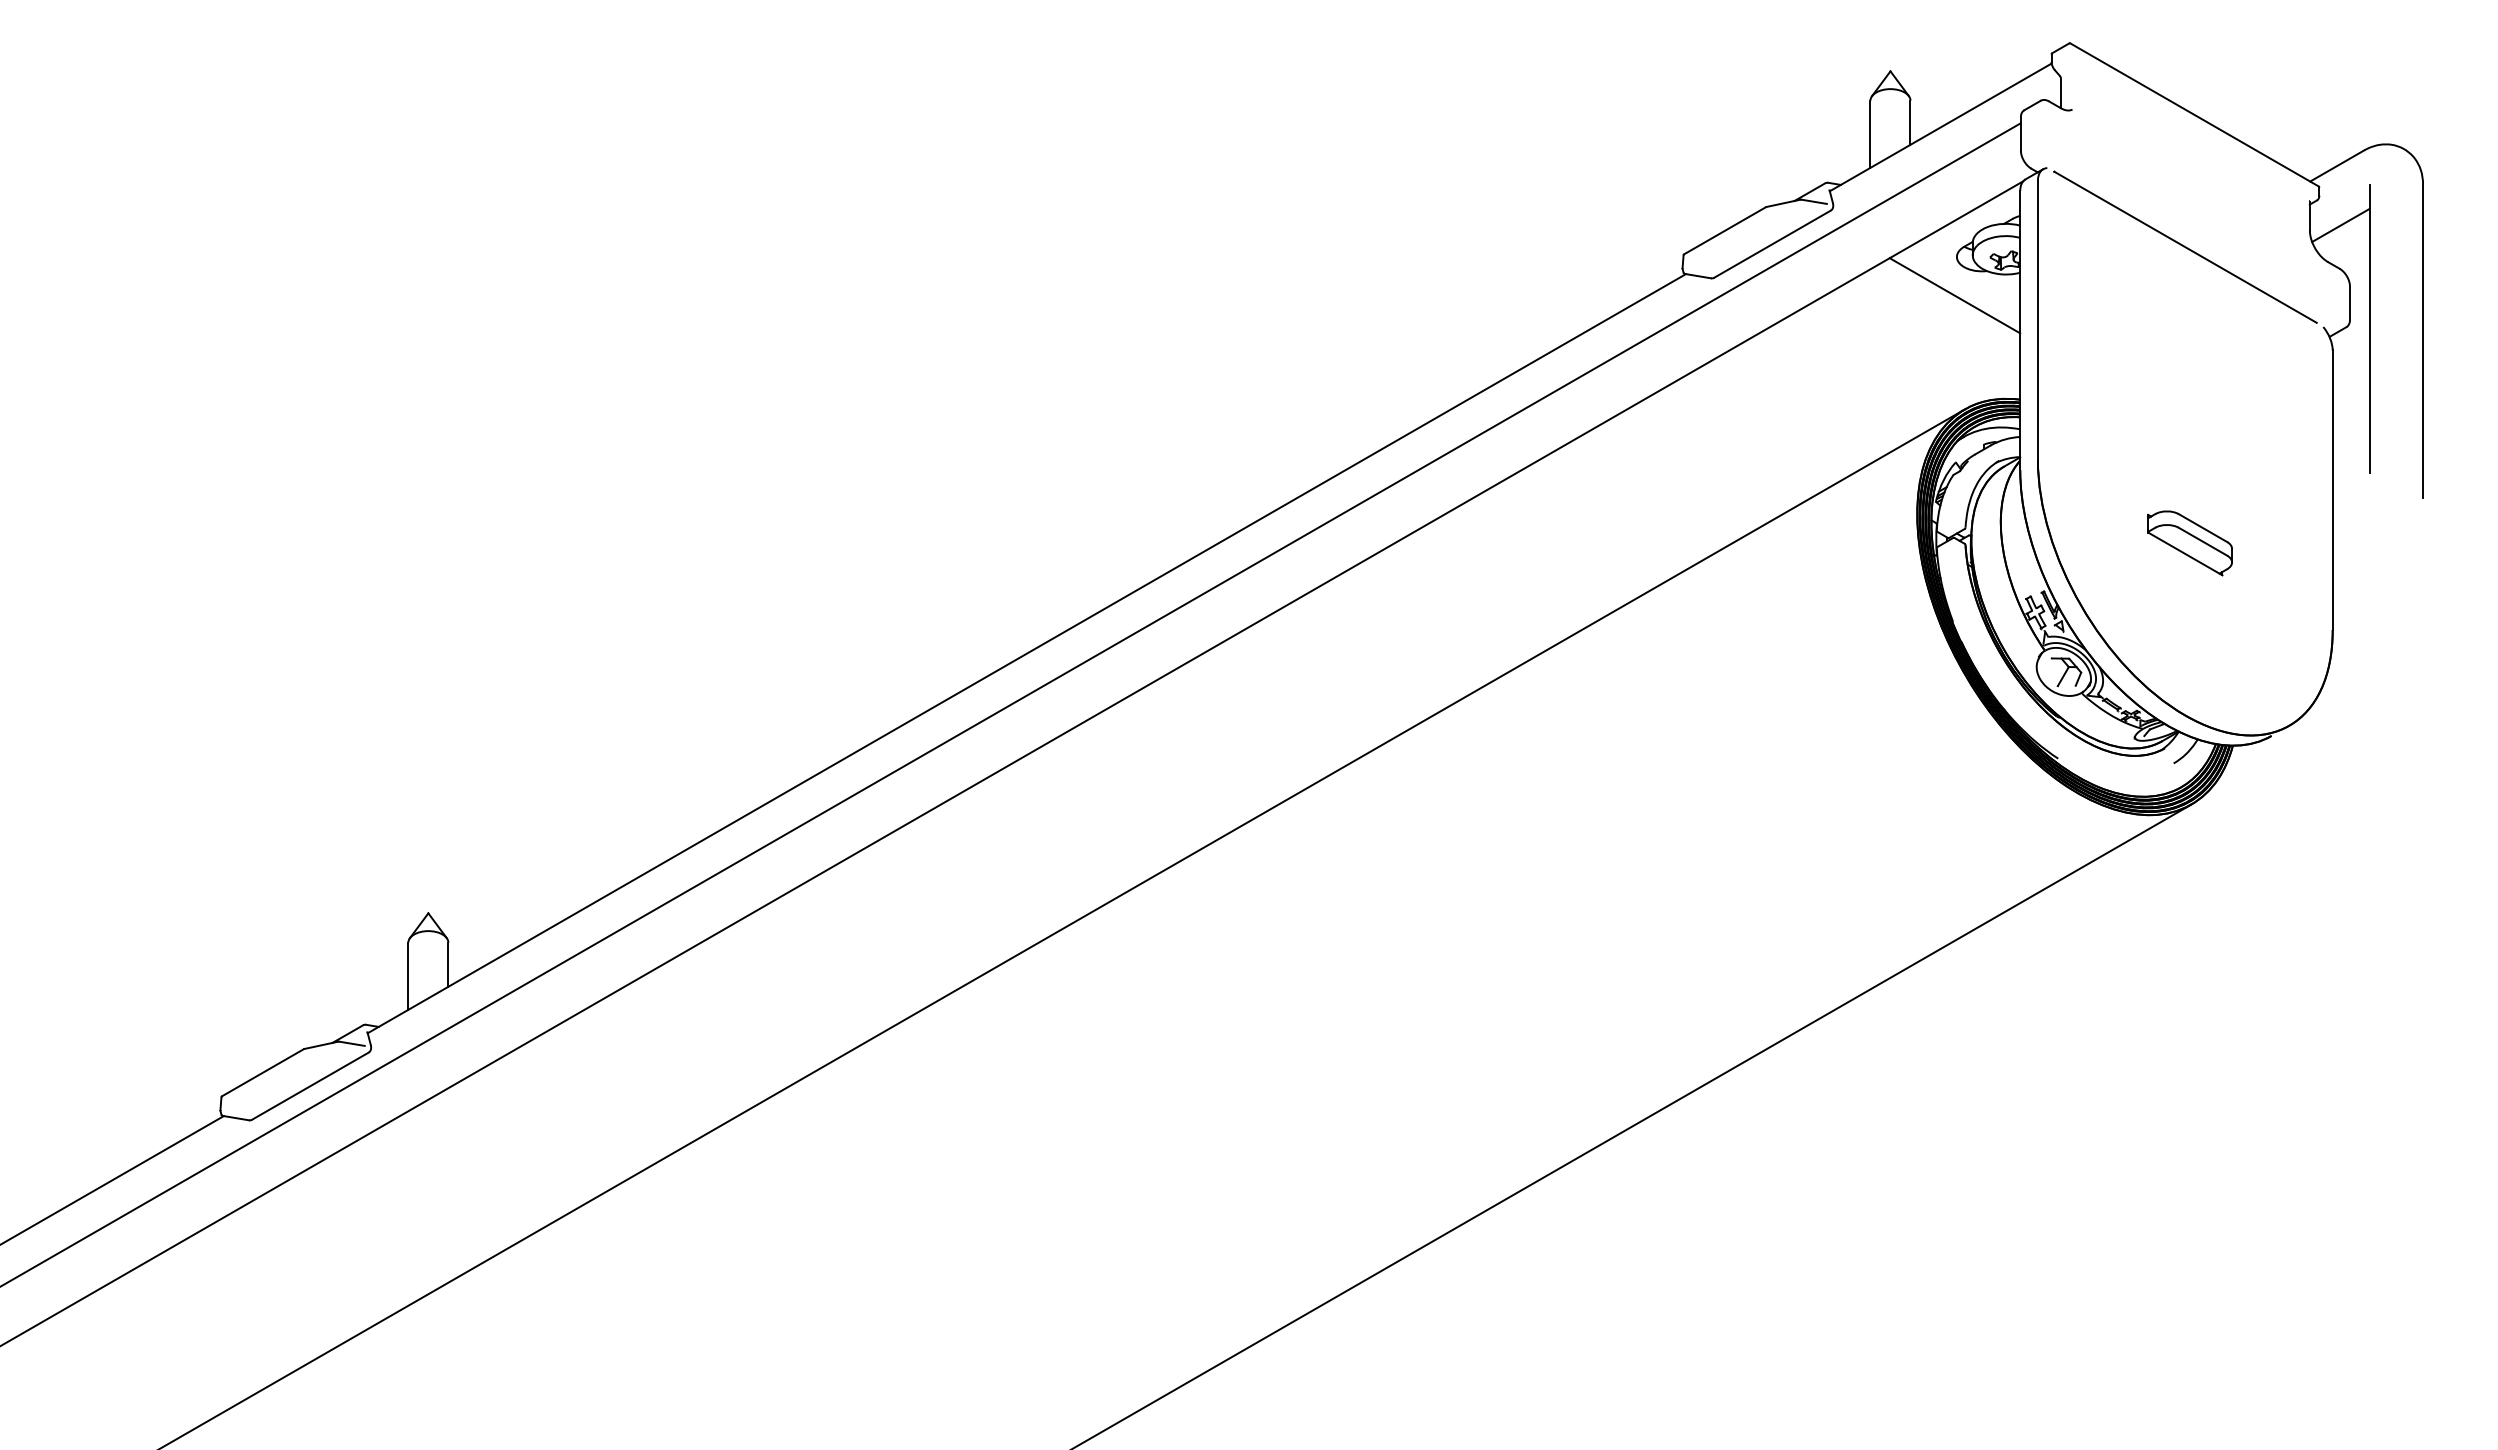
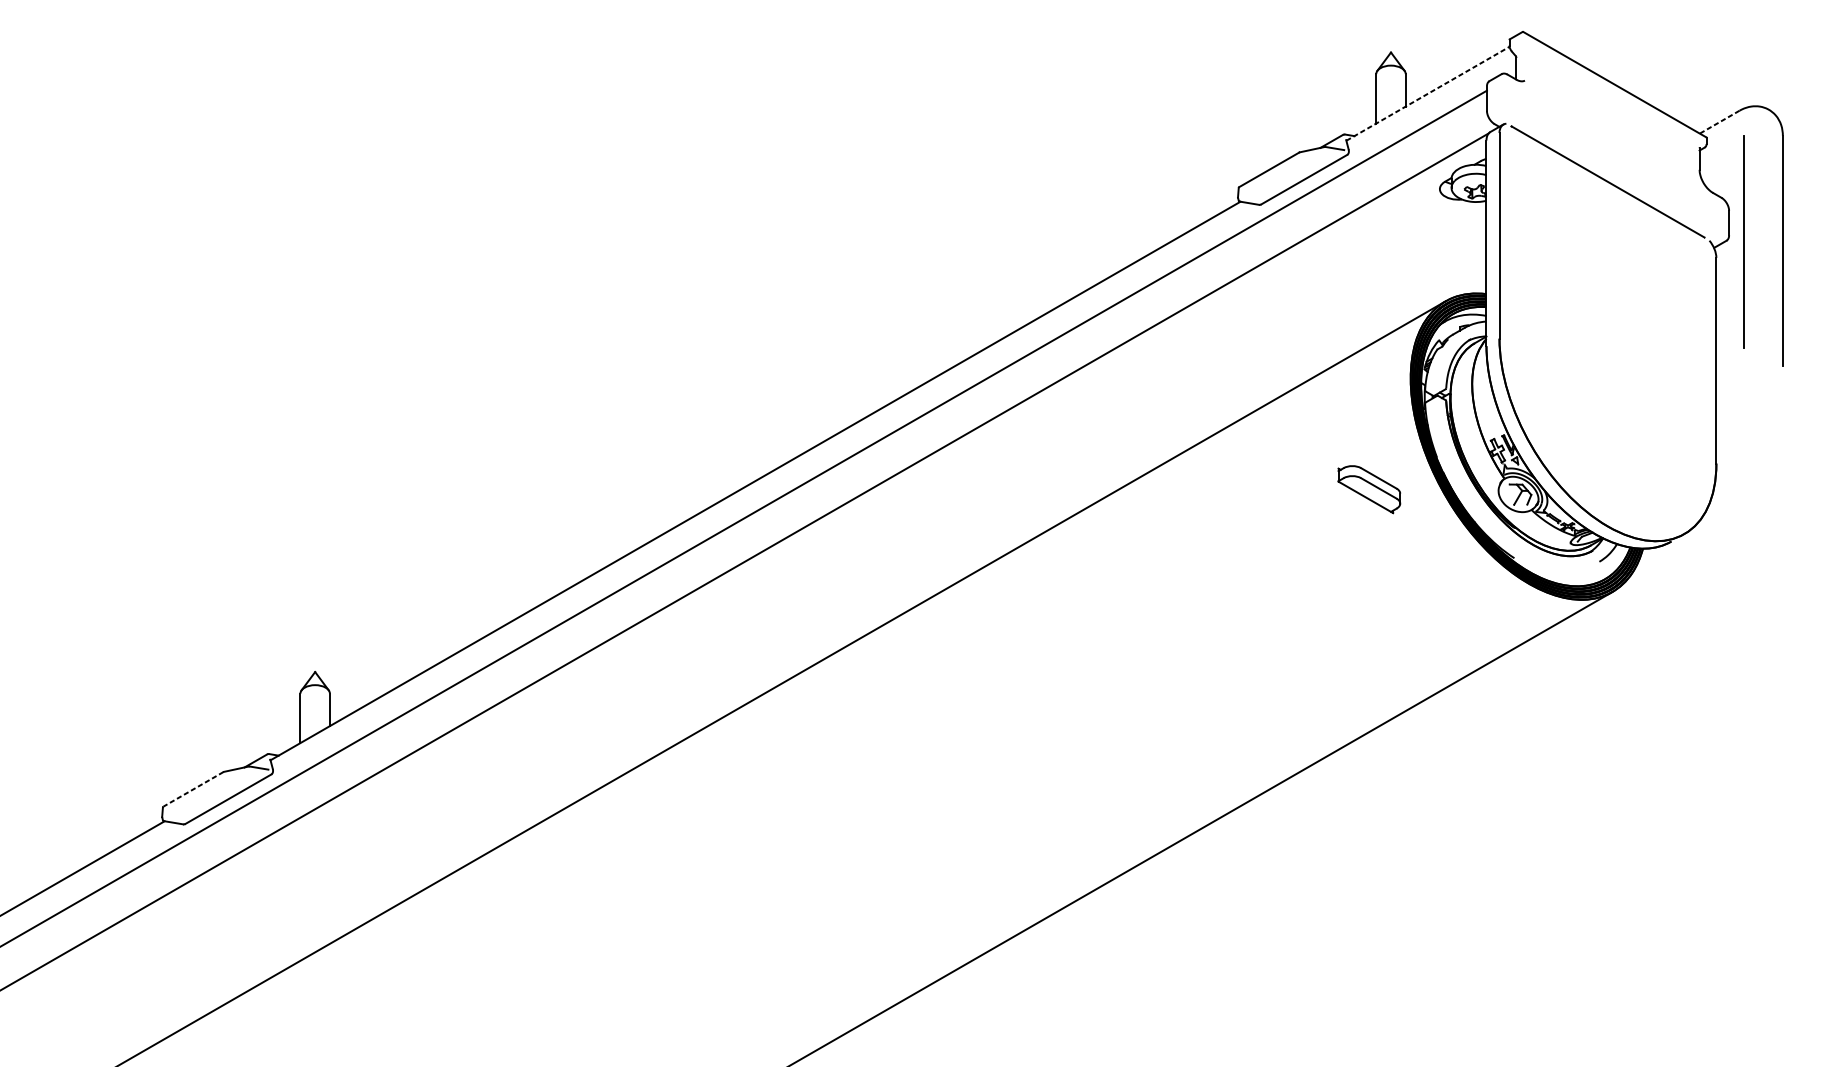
line: (1941, 127) -> (1428, 93), solid -> dashed
line: (2336, 166) -> (1719, 122), solid -> dashed
line: (2340, 225) -> (1722, 165), removed
line: (1954, 295) -> (1438, 217), removed
part: (2189, 543) -> (1368, 489), moved
line: (262, 1072) -> (193, 789), solid -> dashed

